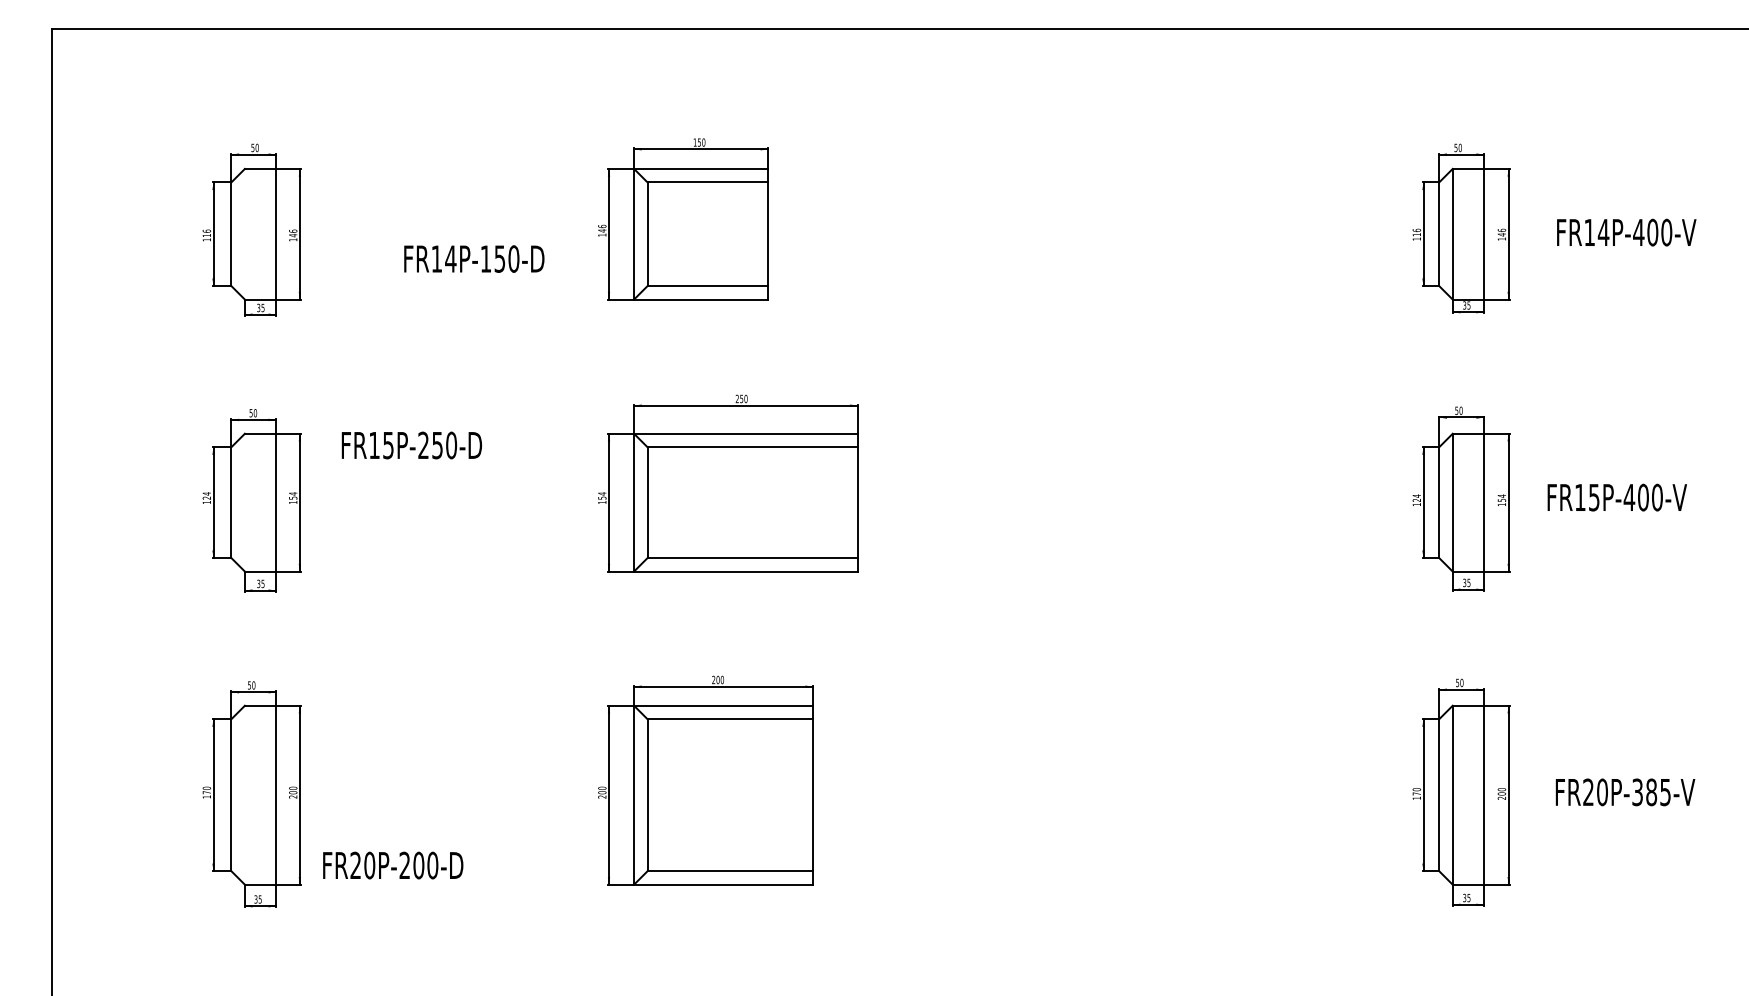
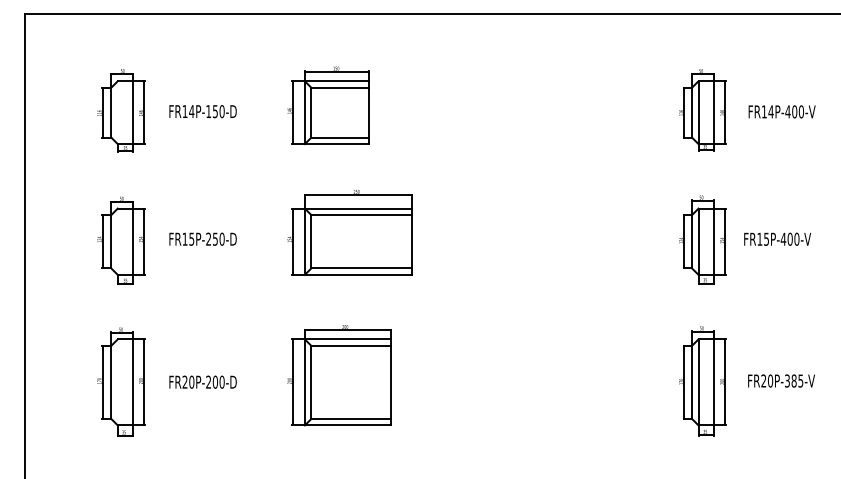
text: (473, 258) -> (202, 111), moved
text: (410, 443) -> (202, 238), moved
text: (391, 864) -> (202, 381), moved

